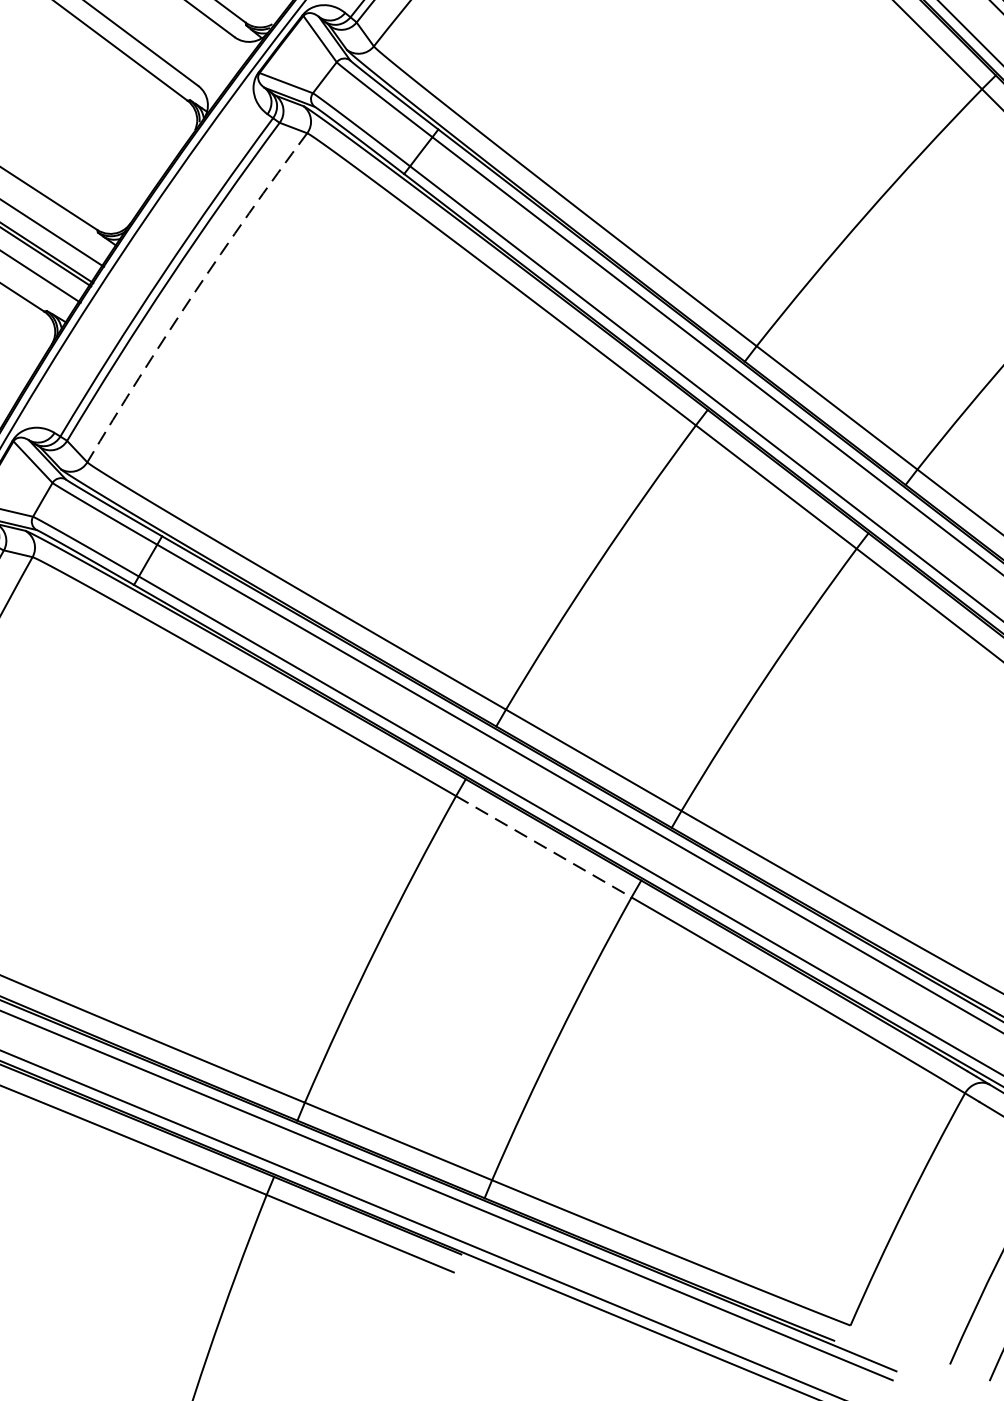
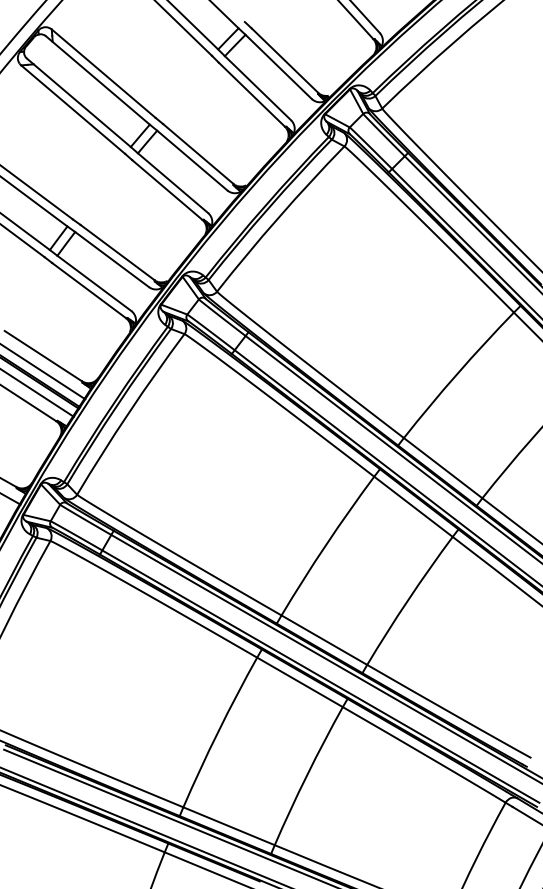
arc: (192, 295) -> (128, 413), dashed -> solid
line: (544, 846) -> (300, 682), dashed -> solid

